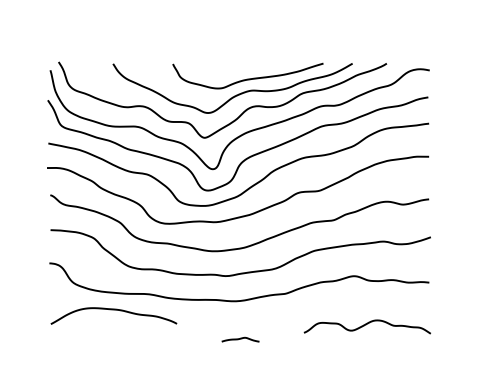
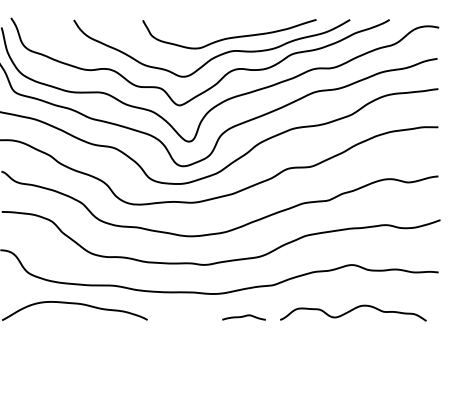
curve: (366, 325) -> (352, 311), moved
curve: (240, 339) -> (243, 317), moved

